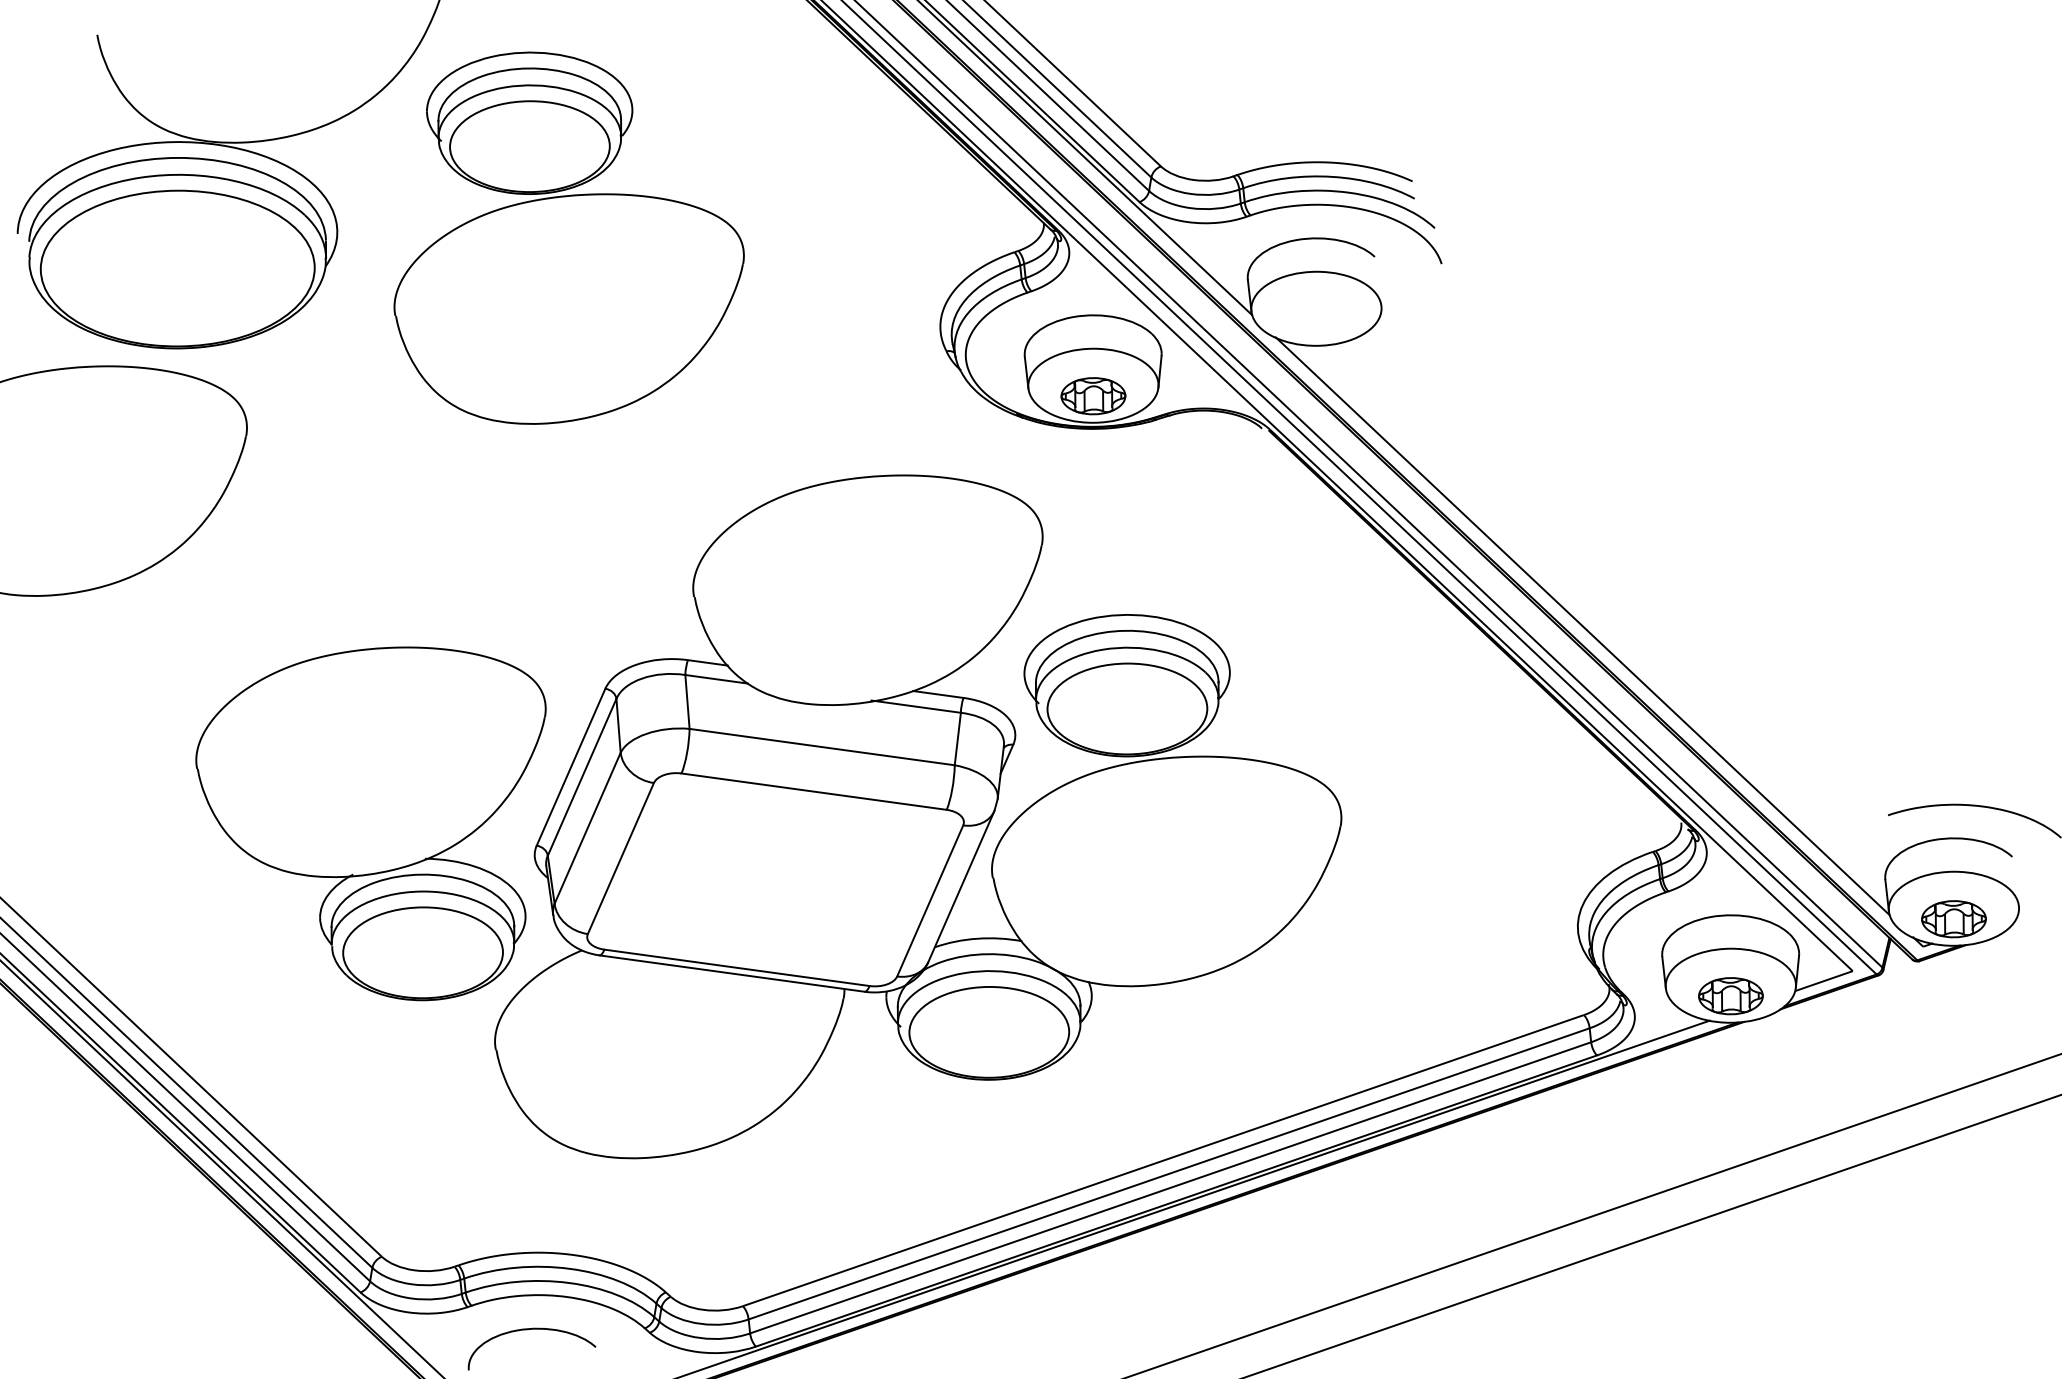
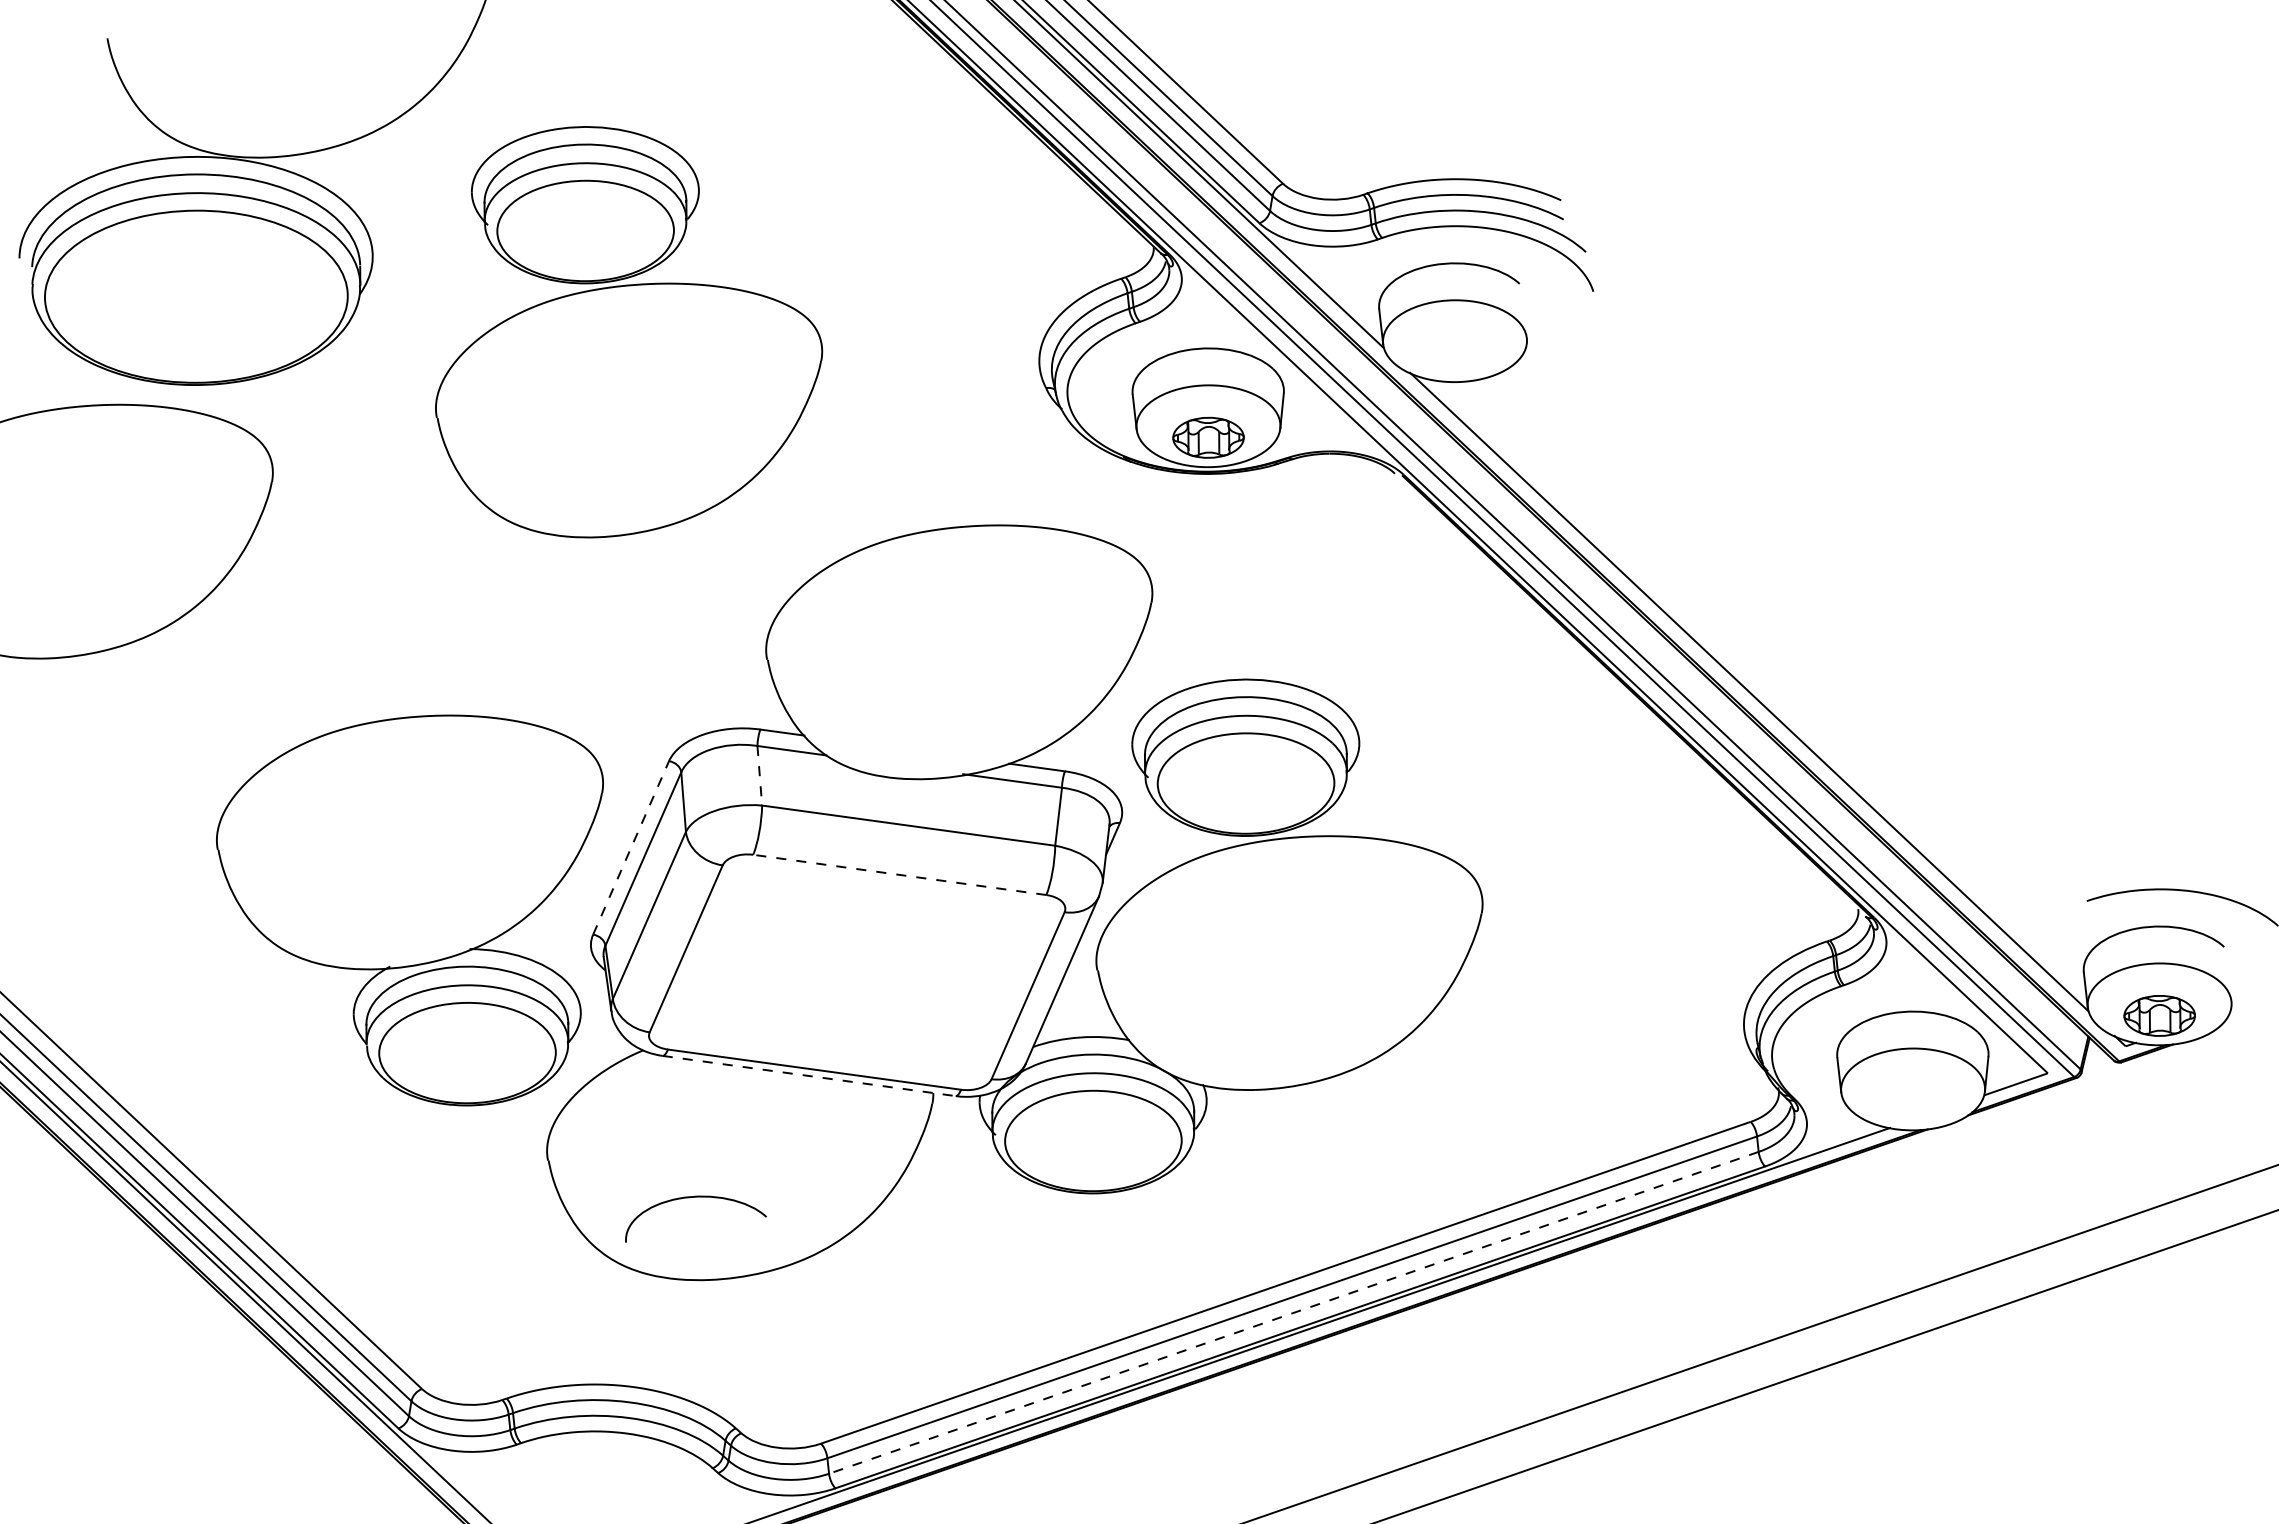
part: (569, 238) -> (629, 332), moved
line: (687, 701) -> (759, 775), solid -> dashed
line: (571, 766) -> (631, 847), solid -> dashed
line: (813, 791) -> (899, 874), solid -> dashed
line: (732, 974) -> (809, 1076), solid -> dashed
part: (1730, 995) -> (1912, 1100), removed
line: (1170, 1187) -> (1293, 1312), solid -> dashed
curve: (526, 1330) -> (689, 1198), moved

